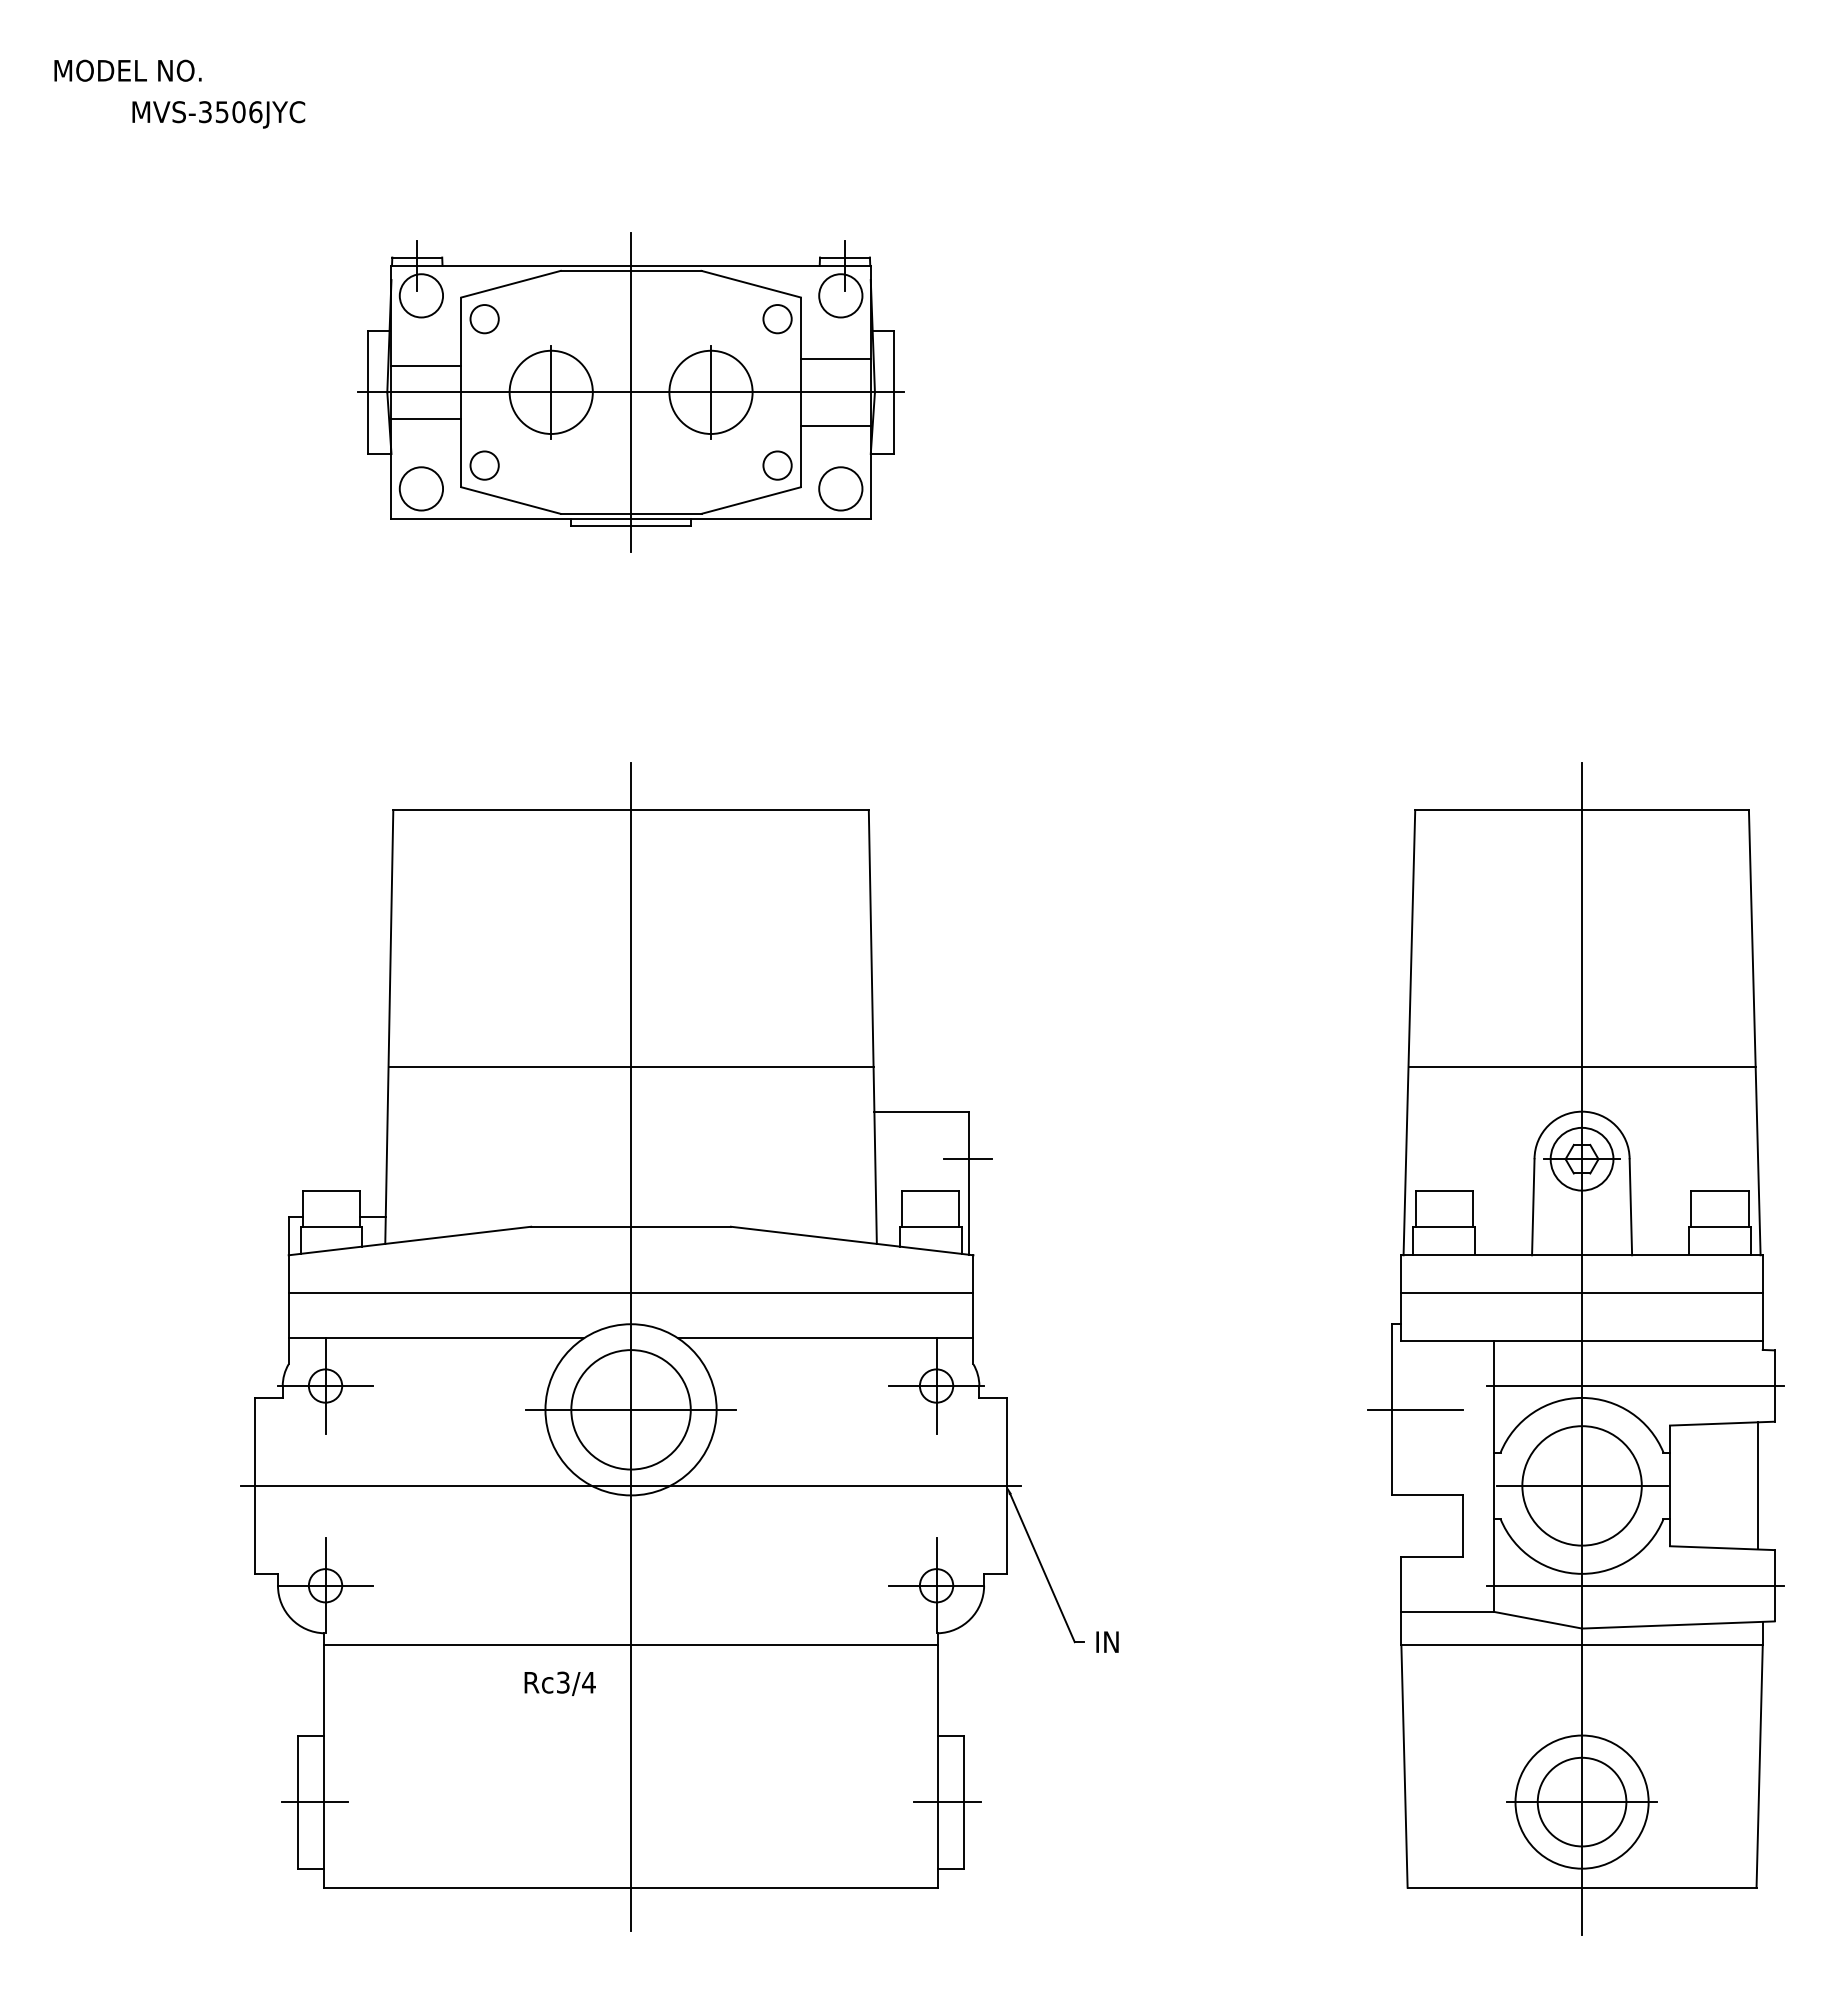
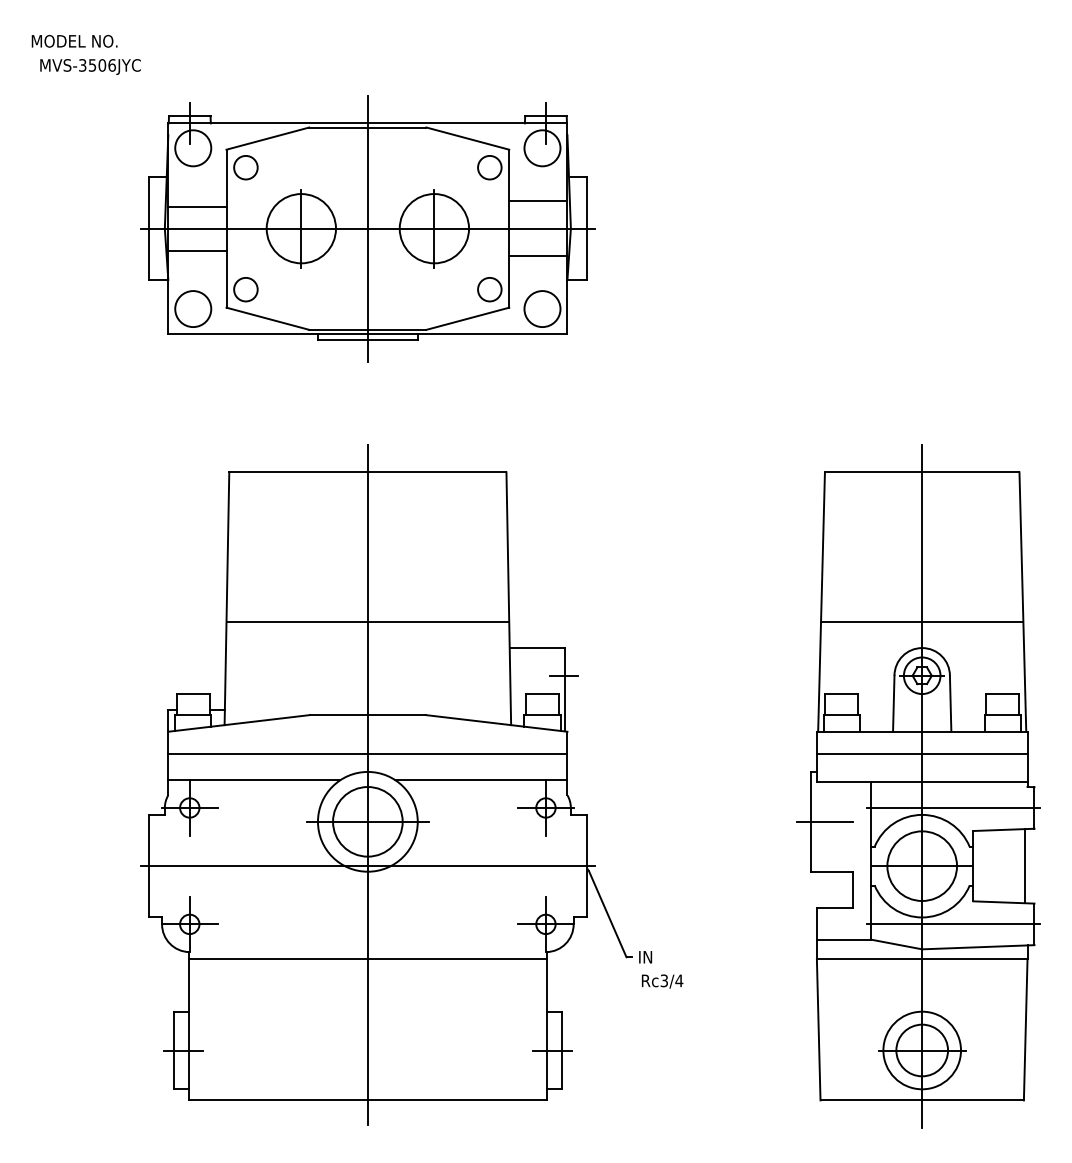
text: (218, 113) -> (90, 66), moved
part: (630, 391) -> (367, 228), size x1.43
text: (560, 1683) -> (662, 981), moved

